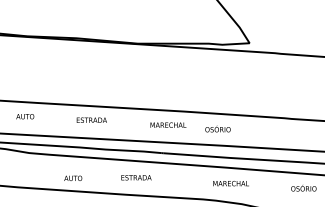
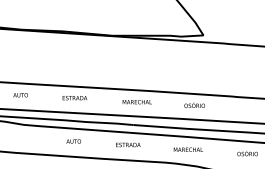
text: (217, 128) -> (194, 104), moved
text: (136, 177) -> (128, 144), moved
text: (72, 178) -> (73, 141), moved

